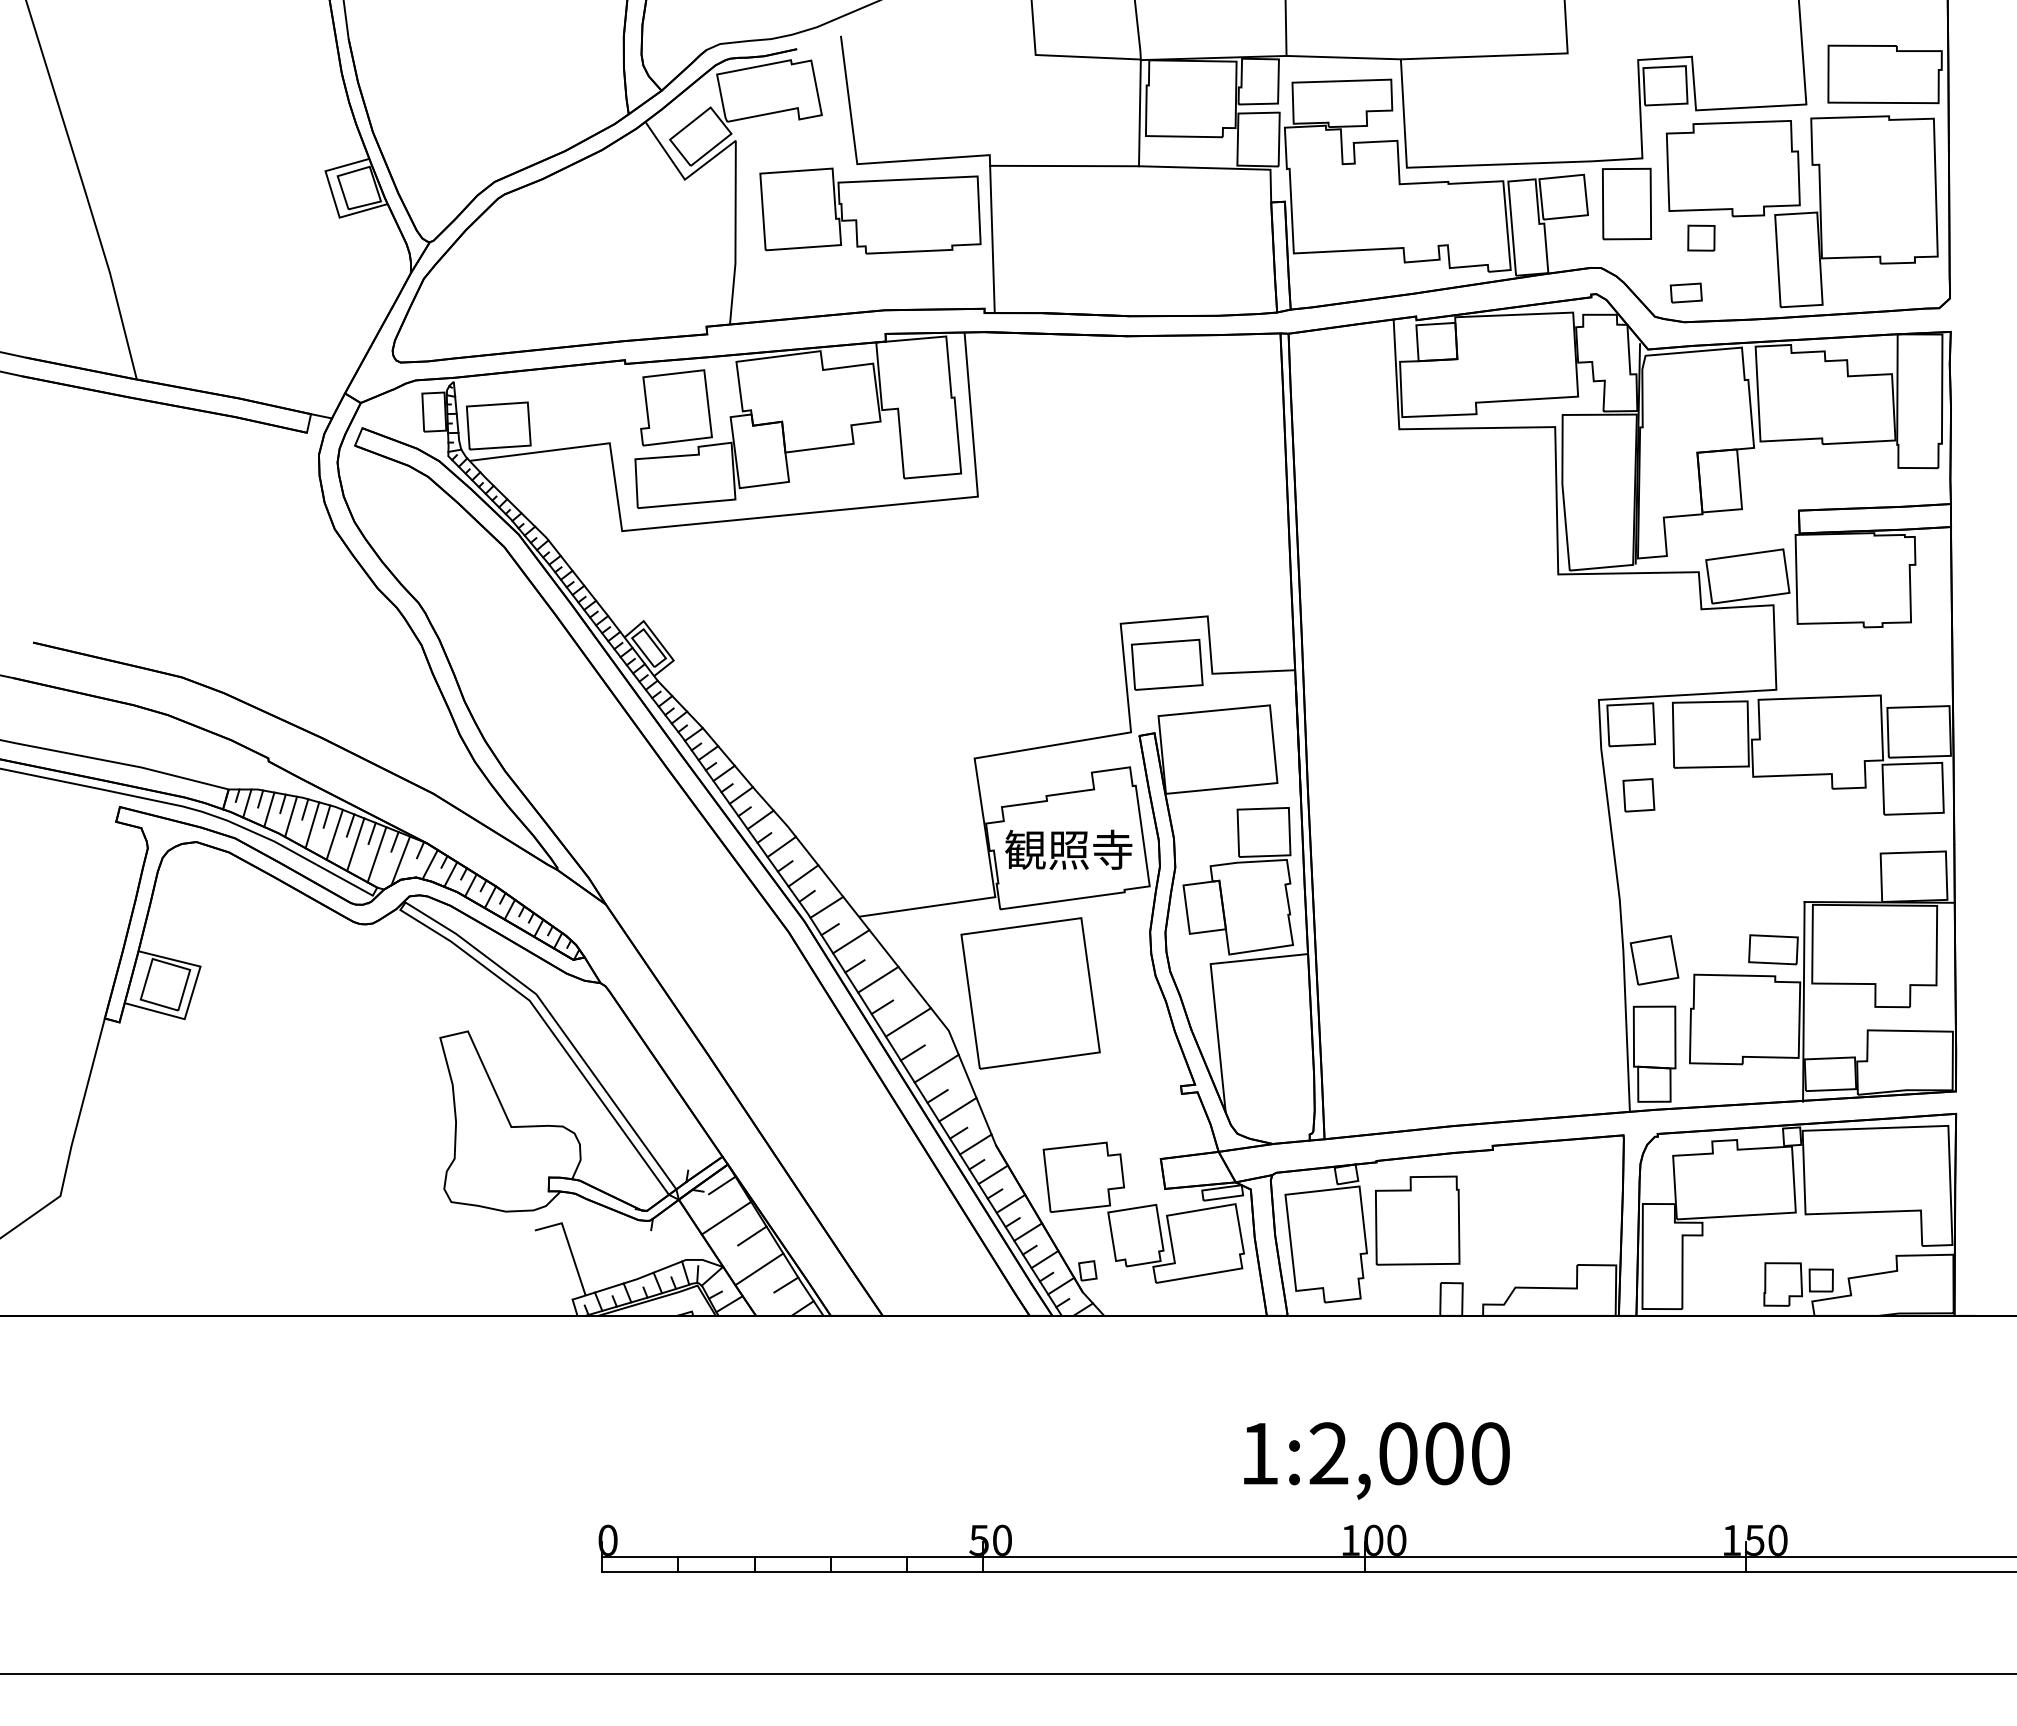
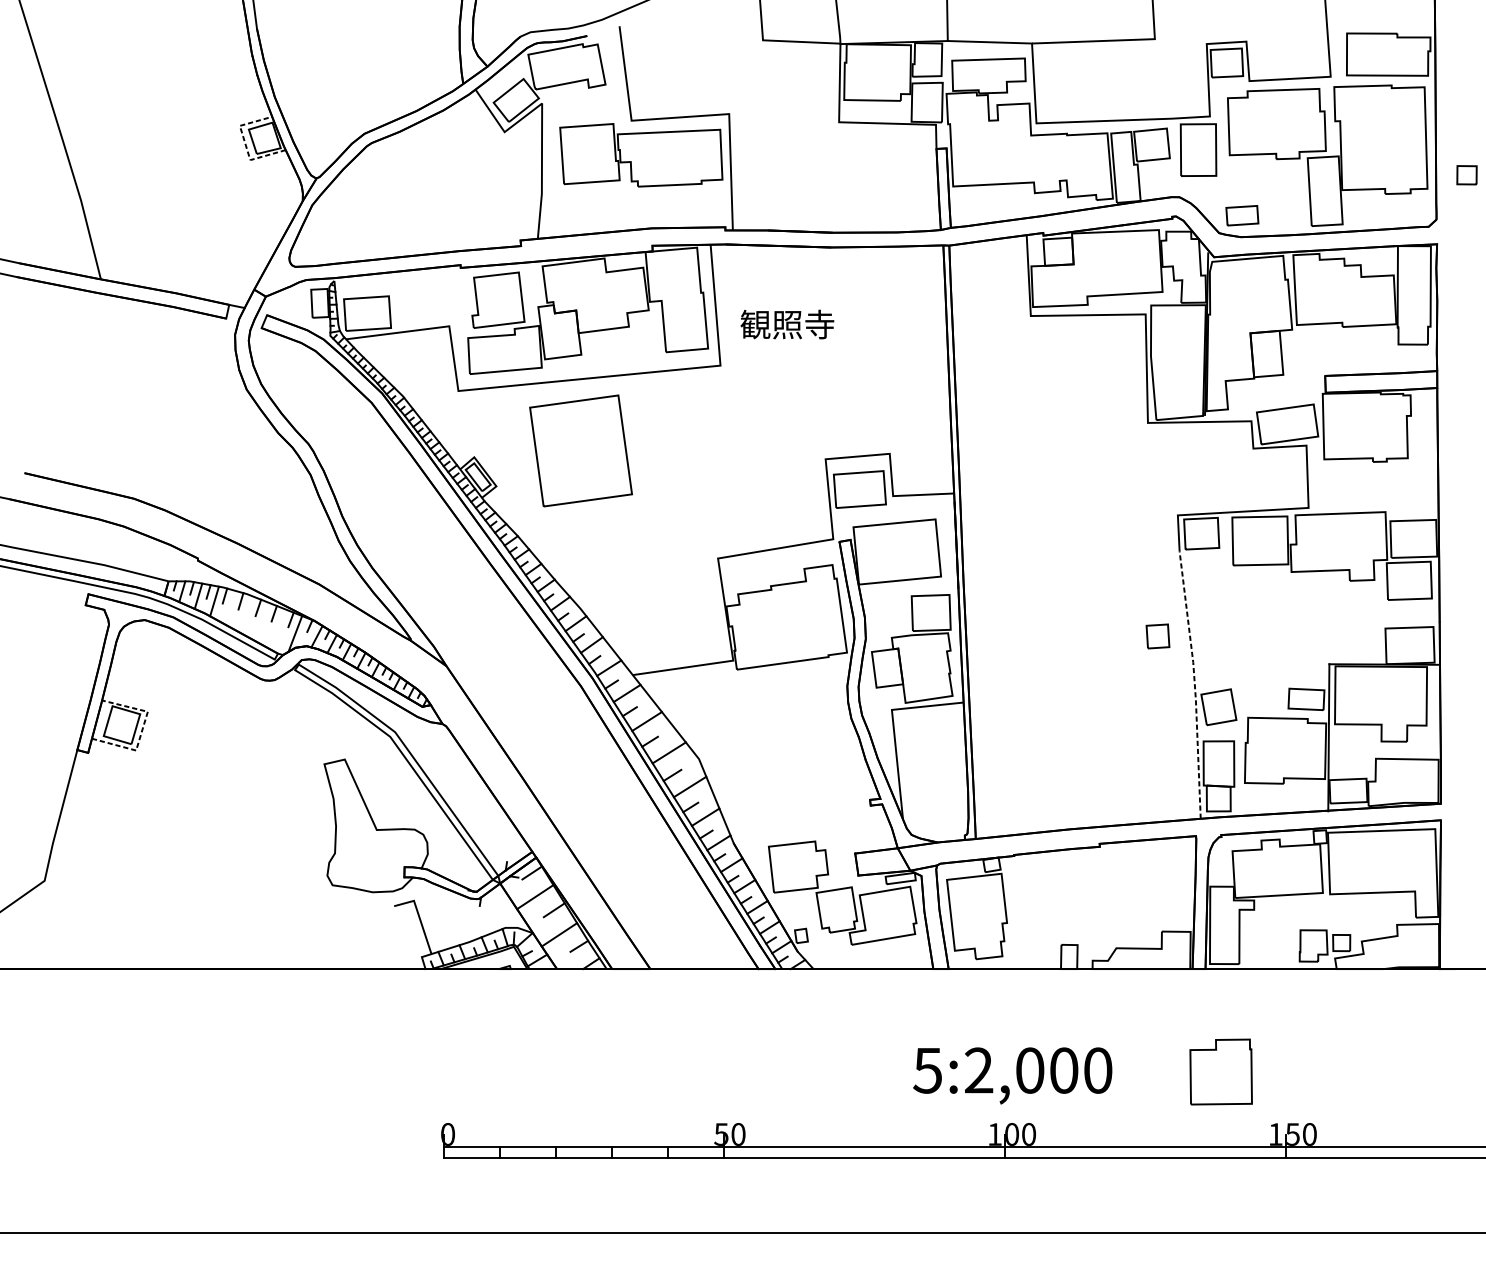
line: (1064, 165) -> (784, 121), removed
line: (333, 195) -> (245, 143), solid -> dashed
part: (1701, 237) -> (1467, 174), moved
part: (1685, 292) -> (1241, 215), size x1.4
part: (1638, 795) -> (1157, 636), moved
line: (312, 825) -> (230, 607), removed
line: (334, 834) -> (246, 614), removed
line: (355, 844) -> (262, 621), removed
text: (1068, 849) -> (787, 324), moved
line: (376, 854) -> (277, 629), removed
line: (1621, 930) -> (1194, 685), solid -> dashed
line: (192, 992) -> (141, 730), solid -> dashed
part: (1030, 993) -> (580, 450), moved
part: (1417, 1220) -> (1221, 1071), moved
text: (1258, 1454) -> (927, 1071), 1:2,000 -> 5:2,000

